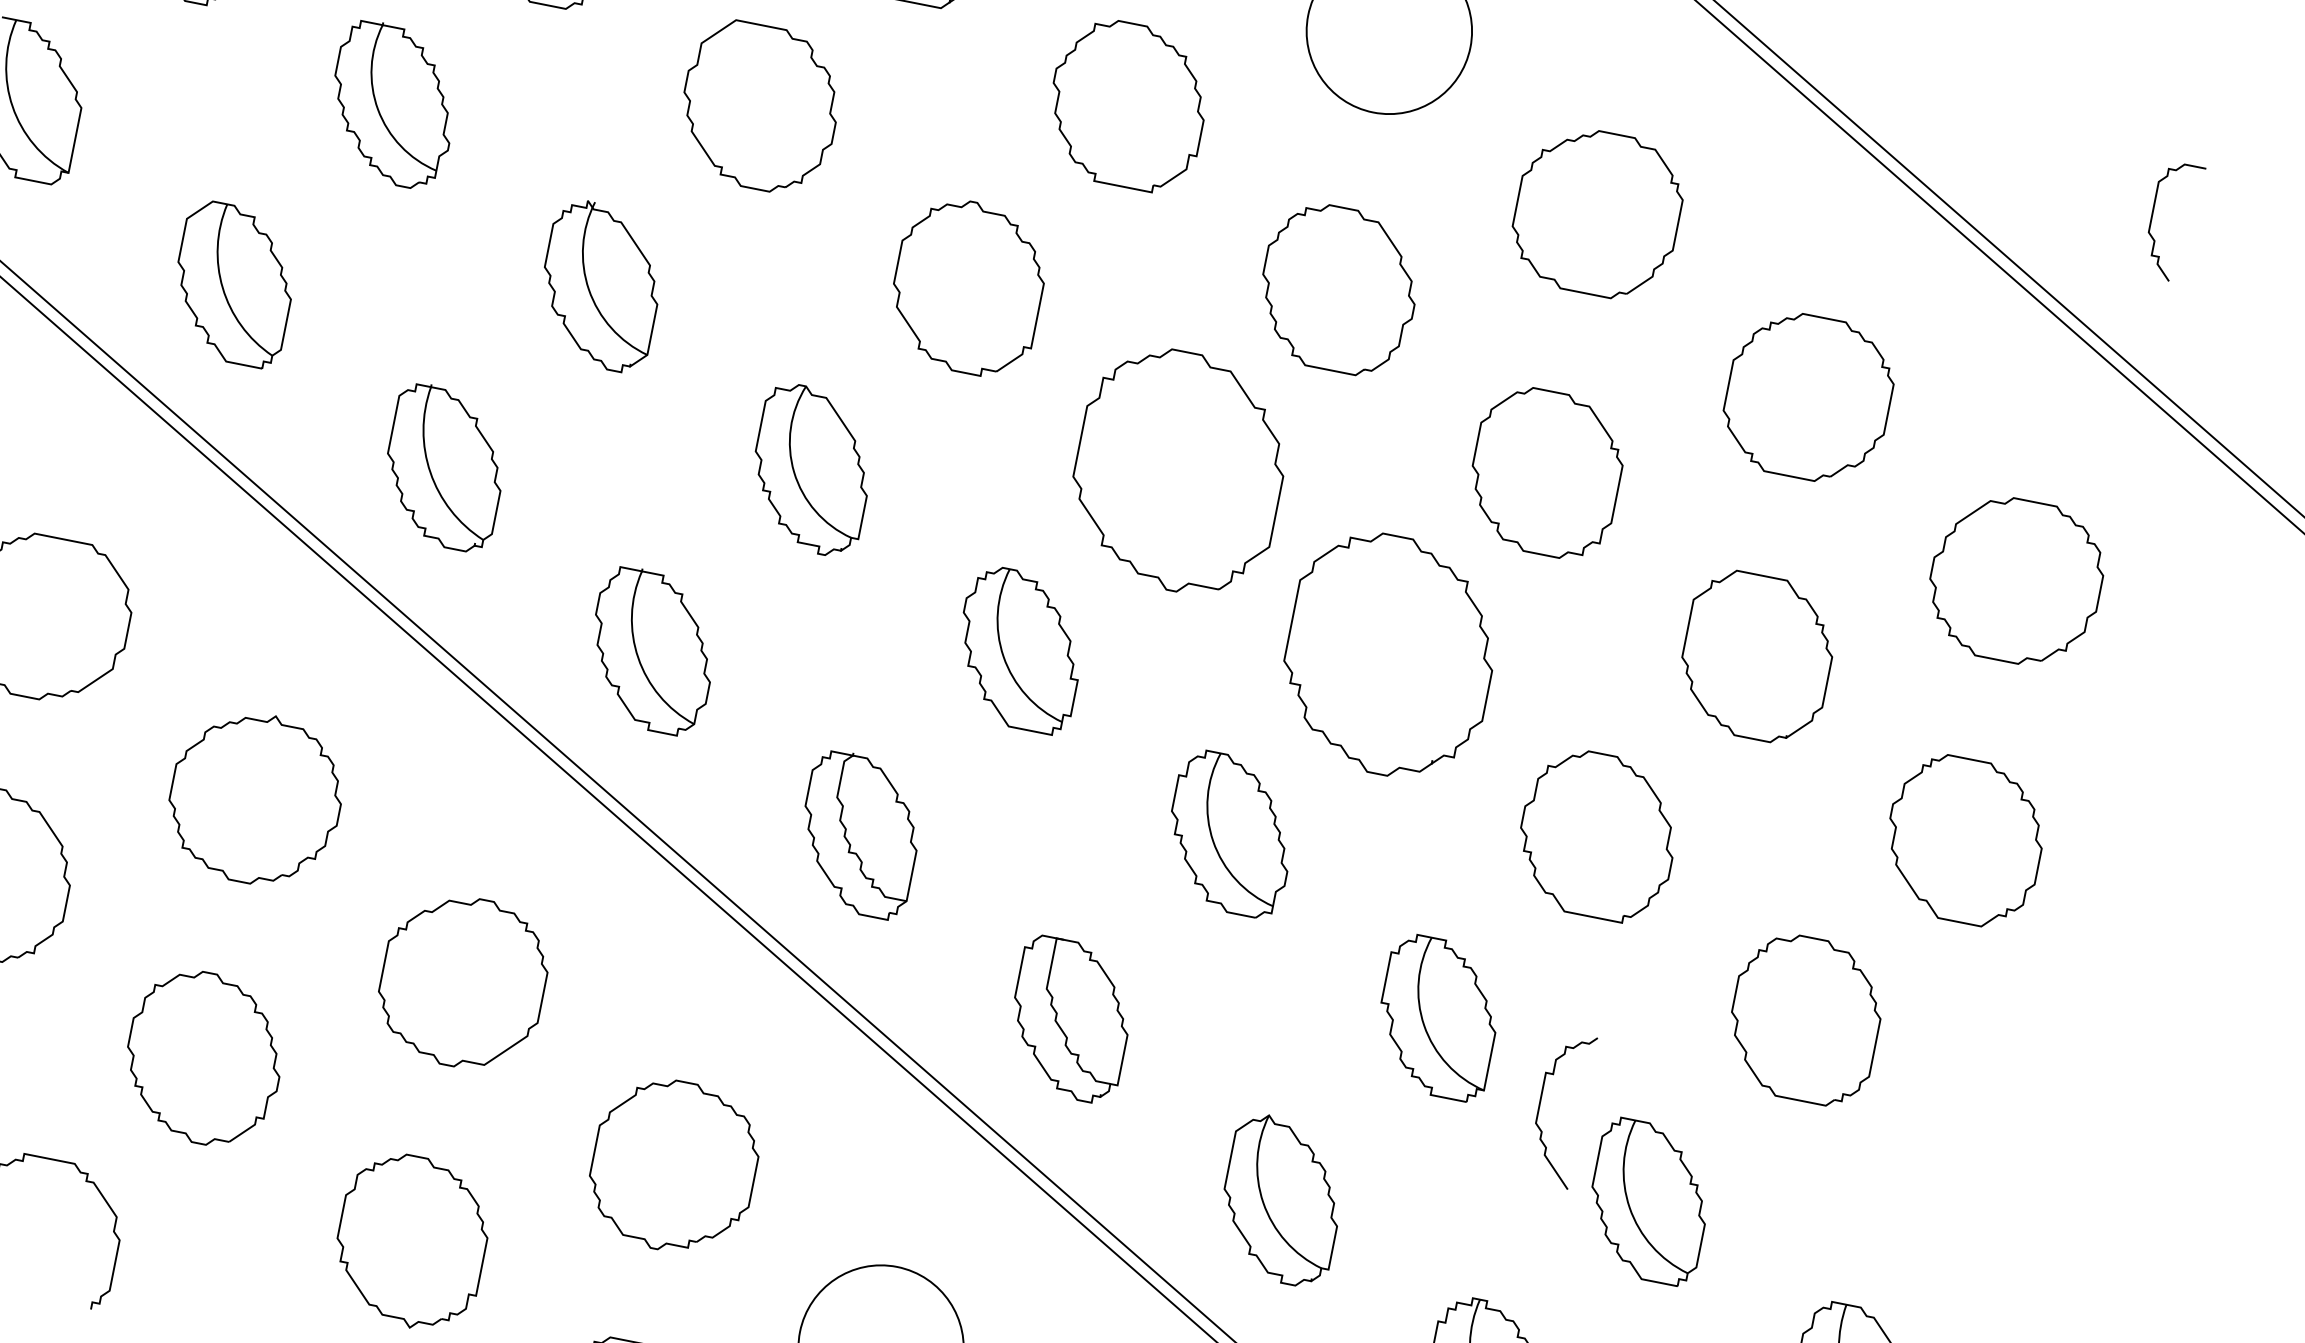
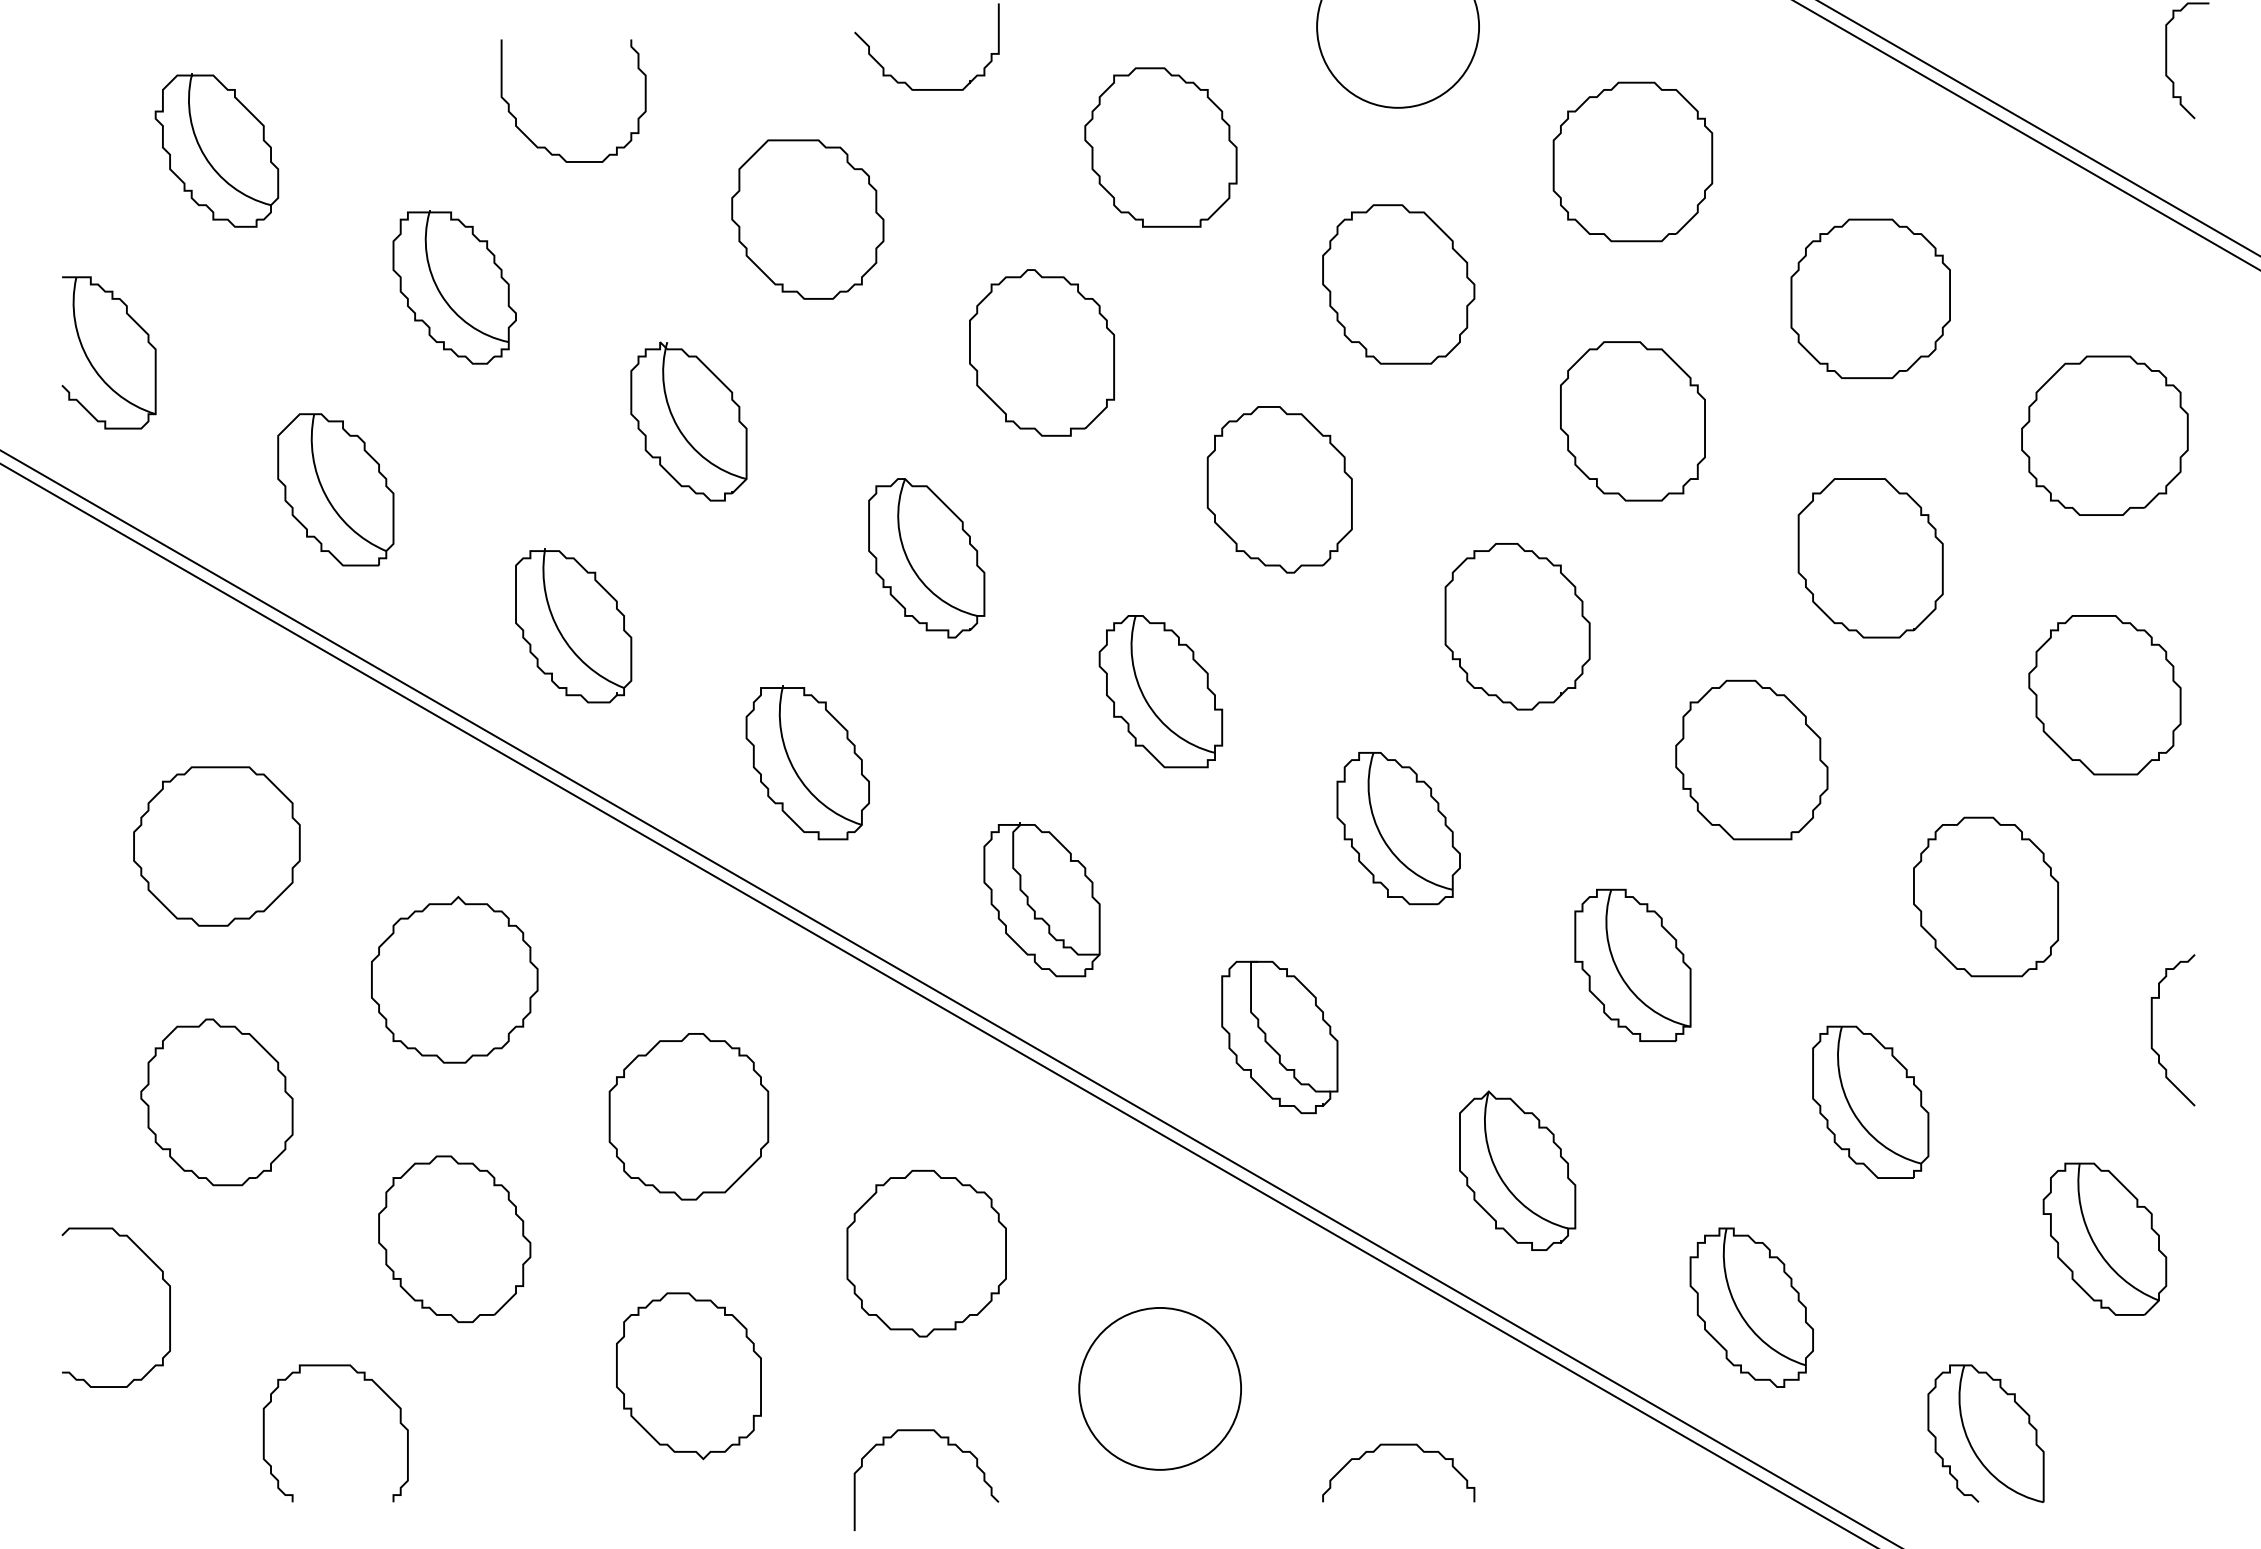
part: (1178, 471) -> (1279, 489), size x0.71
part: (1390, 655) -> (1517, 626), size x0.71
curve: (1540, 1105) -> (2152, 1030), moved

